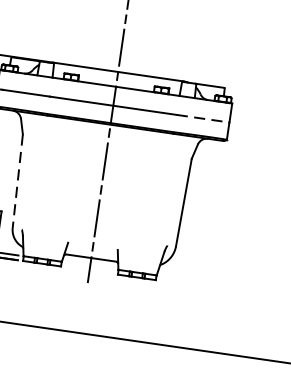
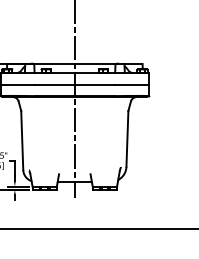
line: (202, 119) -> (131, 85), dashed -> solid
line: (18, 181) -> (22, 140), dashed -> solid

